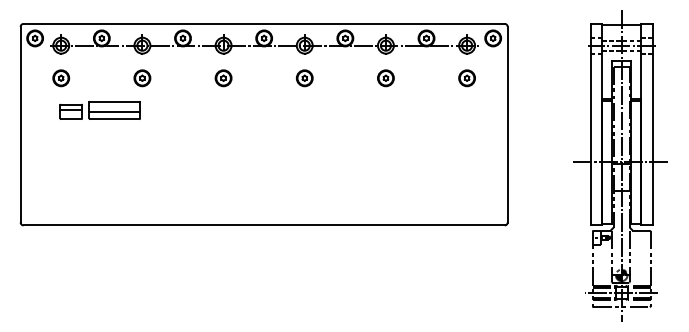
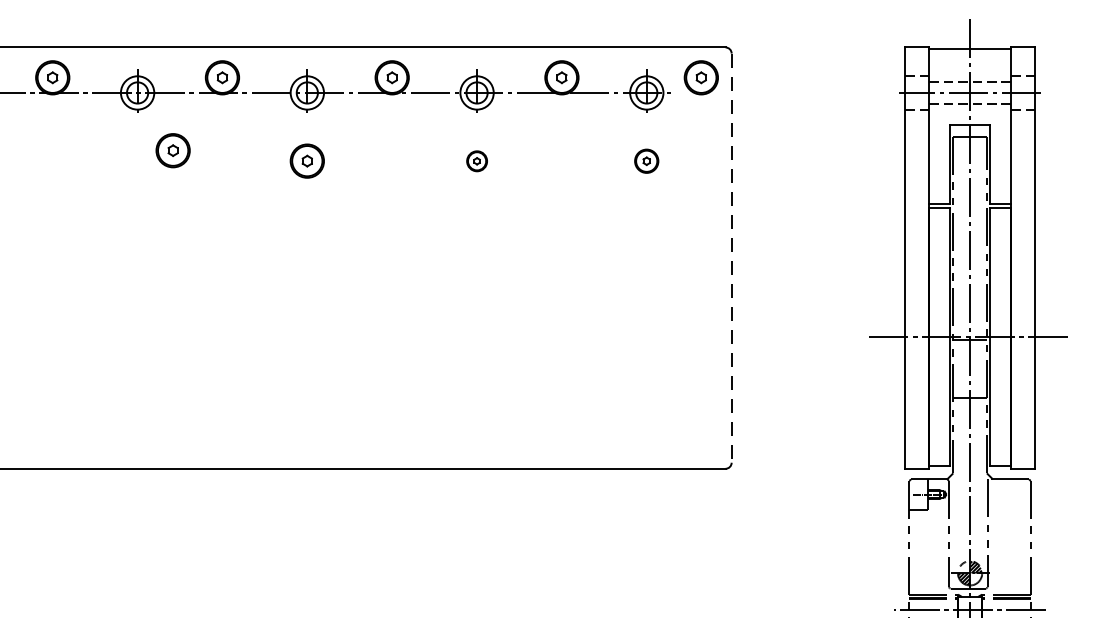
part: (223, 78) -> (172, 151), moved
part: (385, 78) -> (476, 161), size x0.6
part: (466, 78) -> (645, 161), size x0.7
line: (507, 124) -> (731, 257), solid -> dashed

